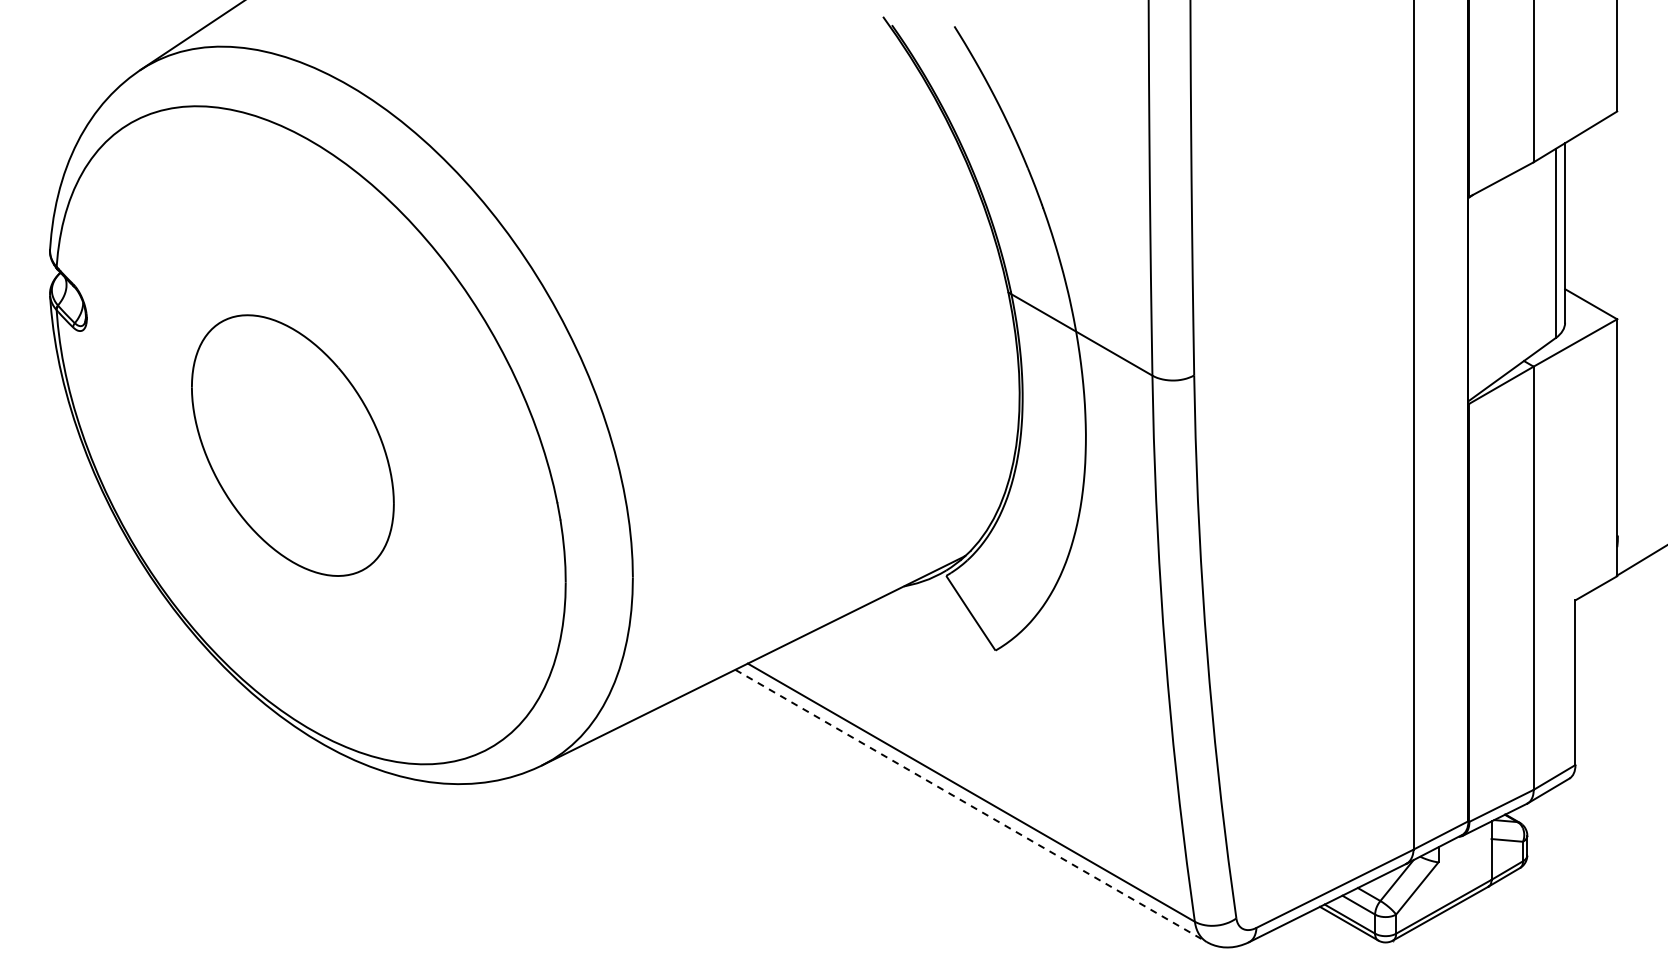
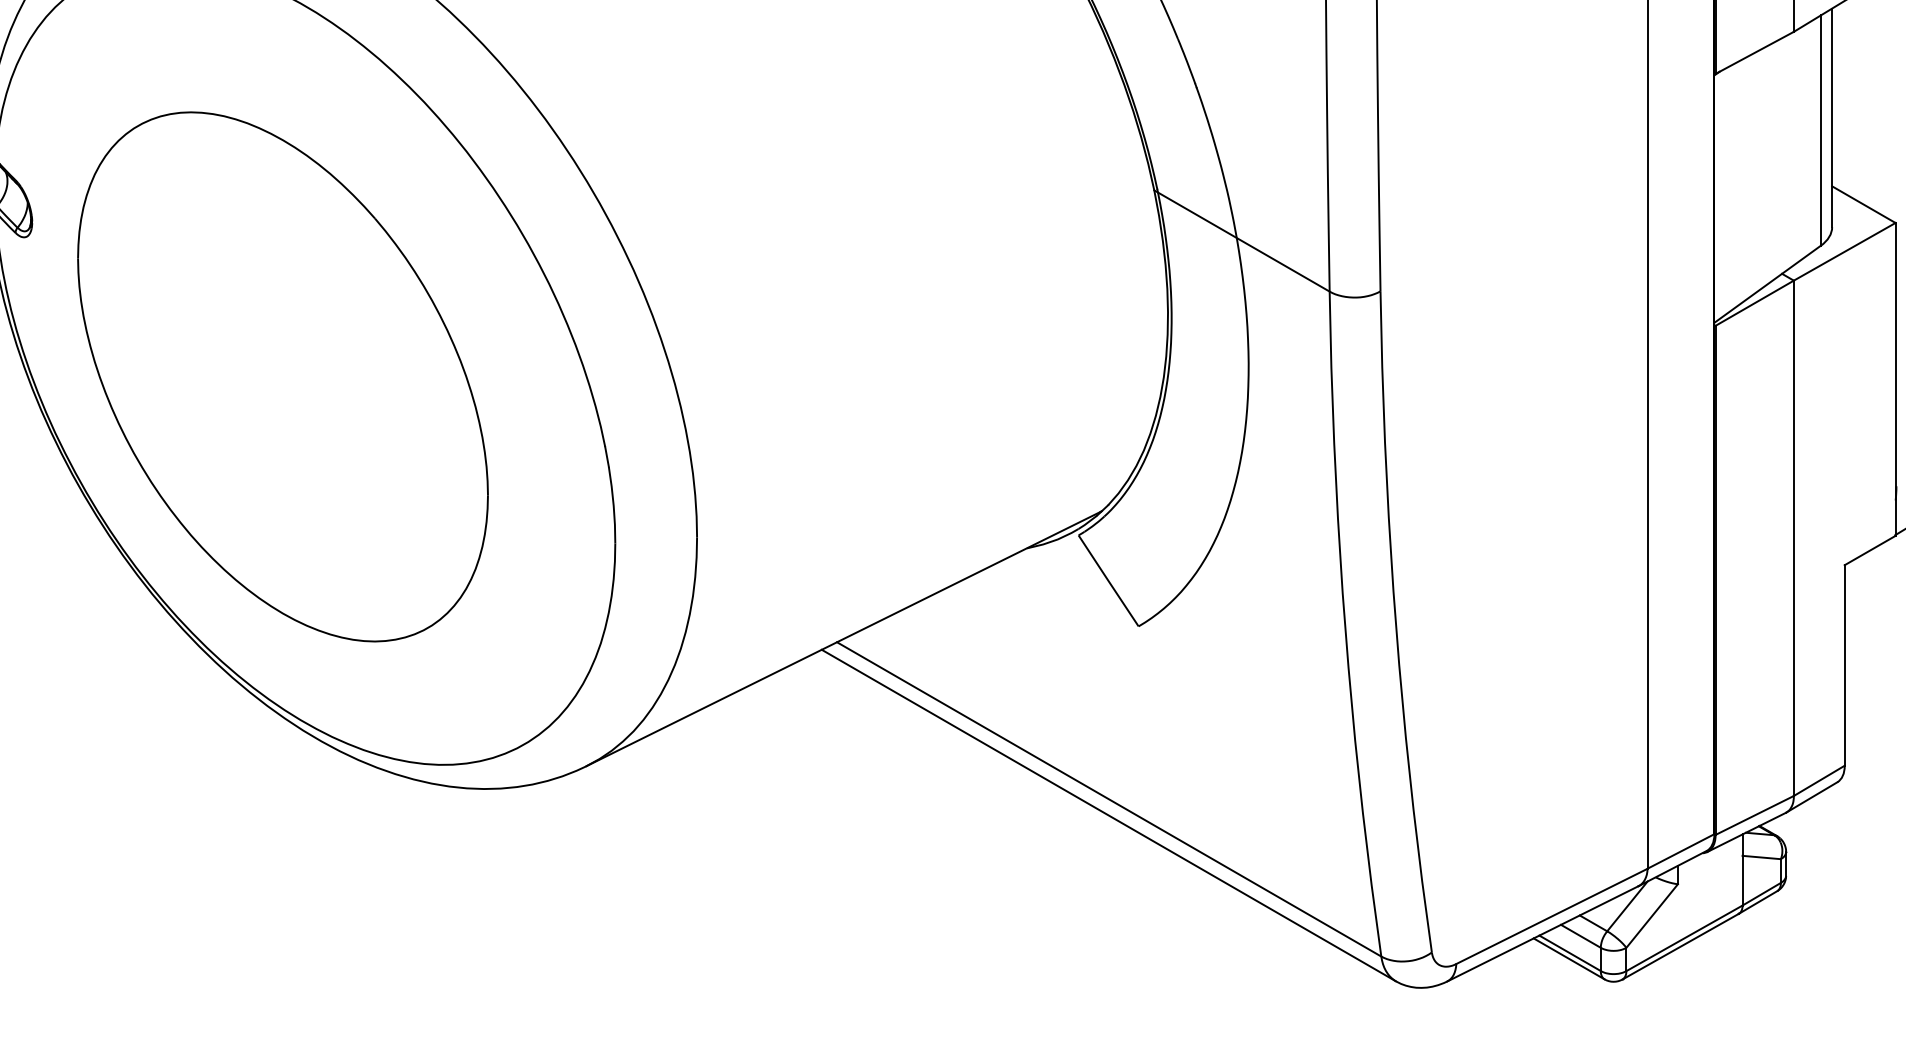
part: (292, 445) -> (282, 376), size x1.67
line: (971, 806) -> (1109, 816), dashed -> solid

